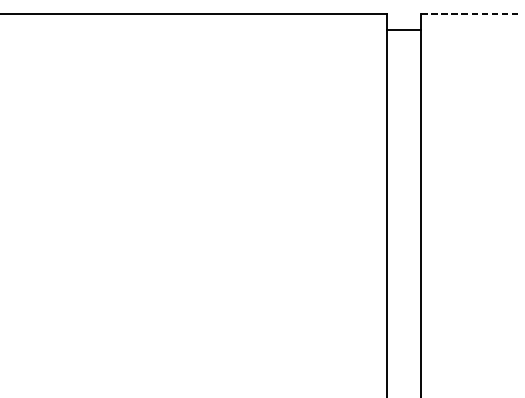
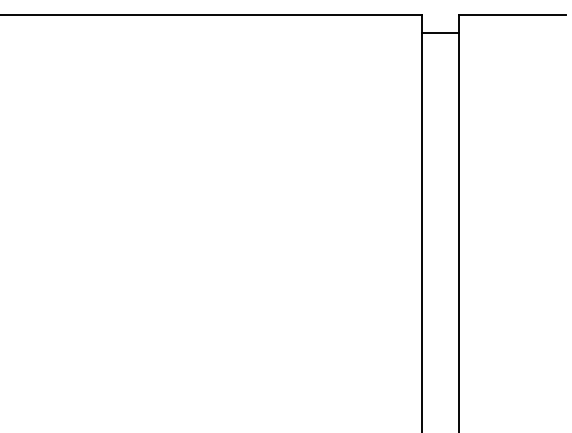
line: (470, 13) -> (512, 14), dashed -> solid

